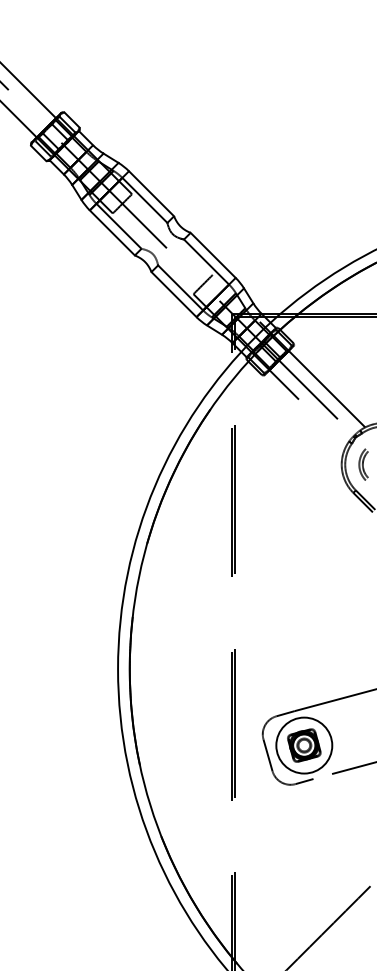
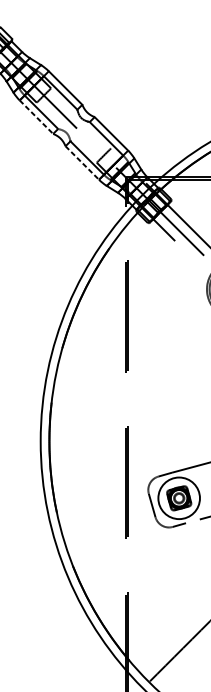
line: (112, 232) -> (36, 116), solid -> dashed
line: (173, 294) -> (81, 162), solid -> dashed

